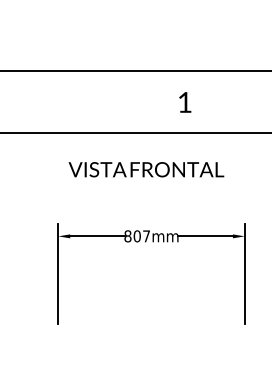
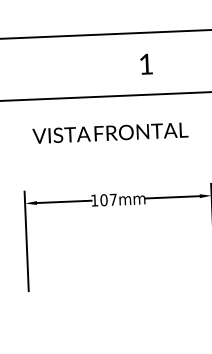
text: (127, 236) -> (94, 200), 807mm -> 107mm

